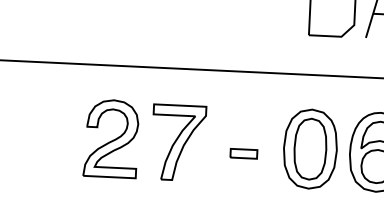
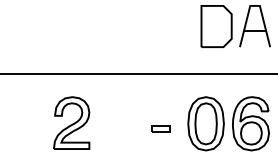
part: (177, 142) -> (116, 123), removed

